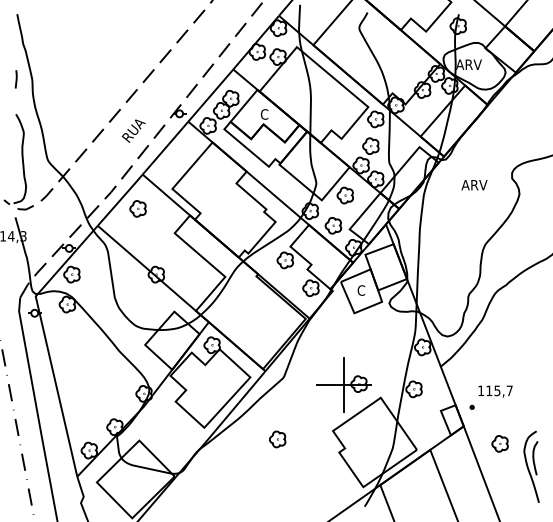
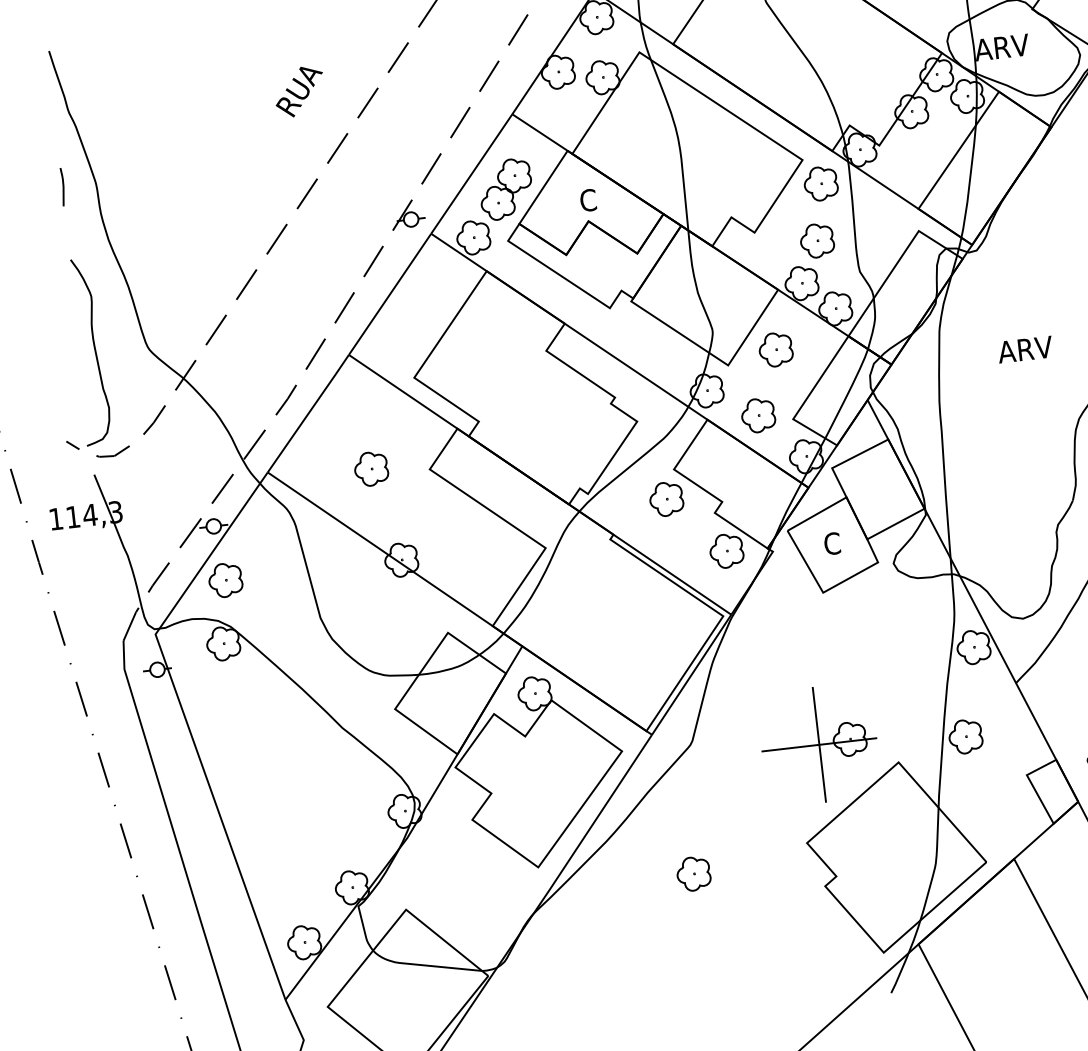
text: (133, 130) -> (298, 90), moved
text: (474, 185) -> (1025, 350), moved
part: (137, 208) -> (370, 468), moved

